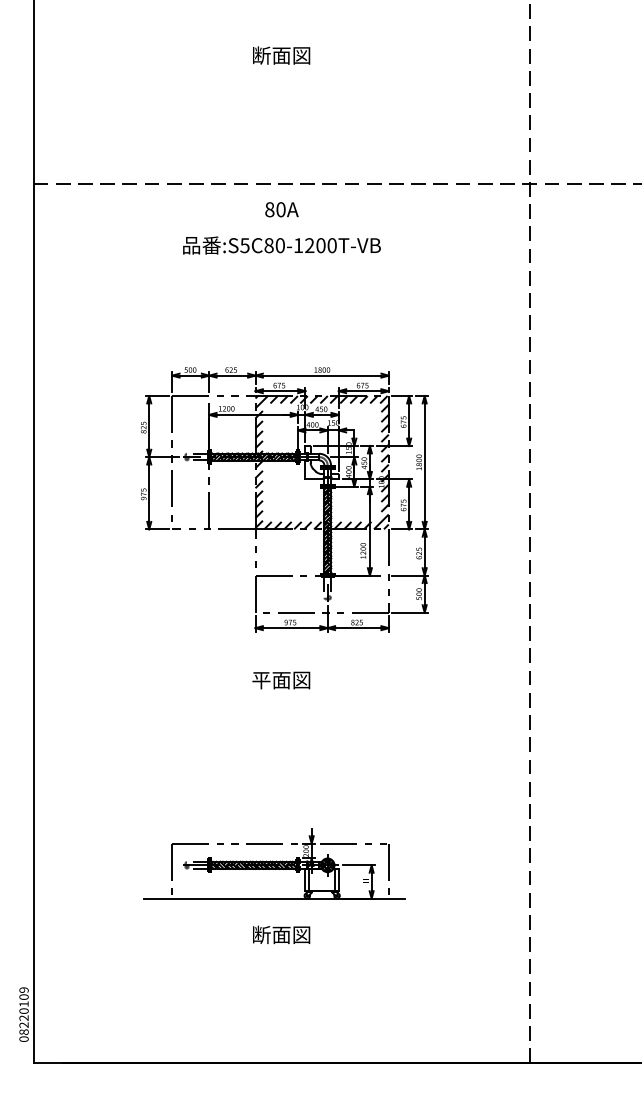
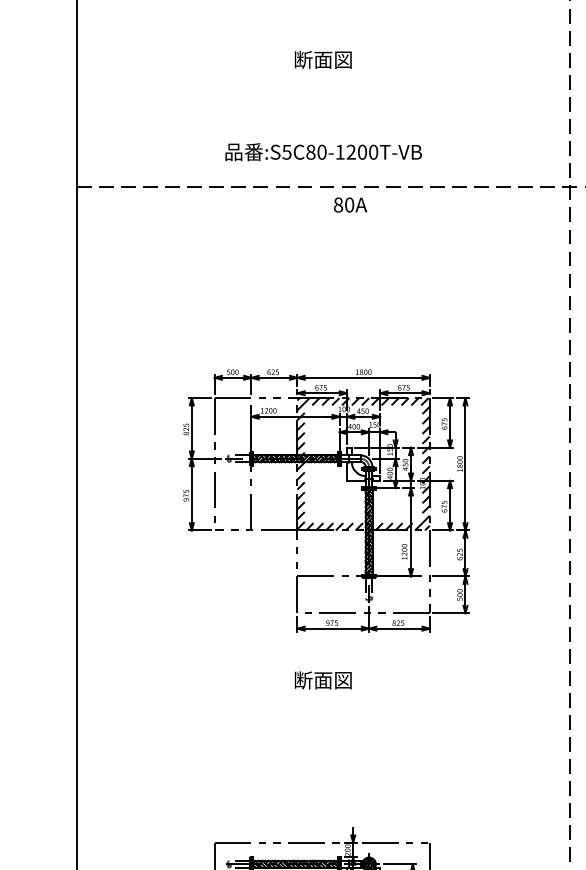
text: (281, 209) -> (350, 204), moved
text: (281, 245) -> (323, 152), moved
text: (261, 680) -> (303, 680), 平面図 -> 断面図

